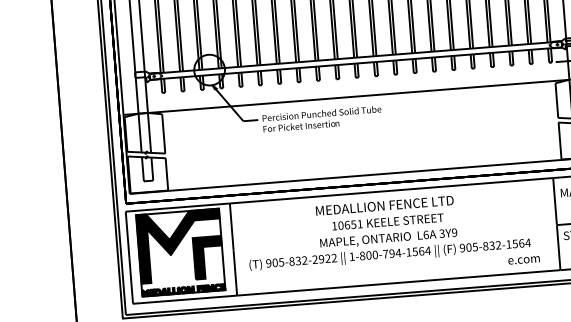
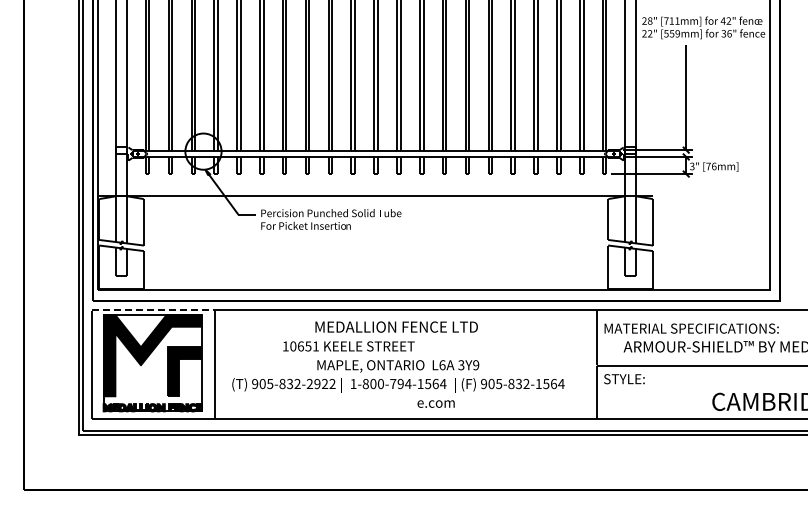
line: (177, 207) -> (153, 310), solid -> dashed
text: (387, 222) -> (348, 346), moved
text: (523, 259) -> (435, 403), moved

